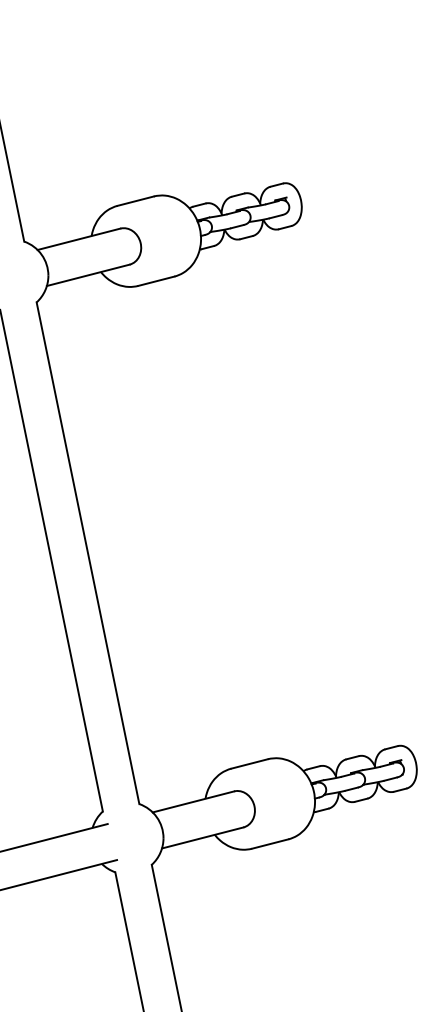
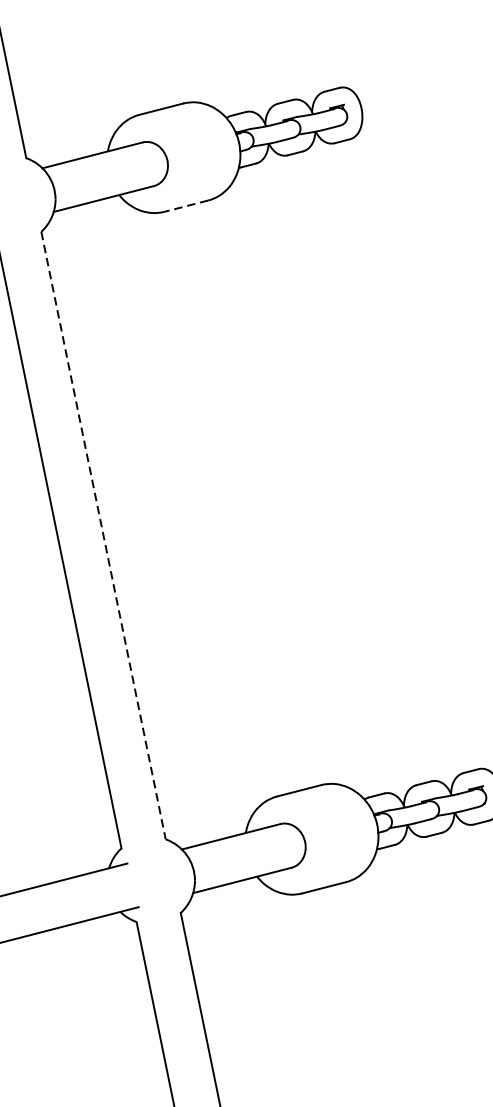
line: (156, 281) -> (186, 206), solid -> dashed
line: (88, 553) -> (104, 535), solid -> dashed

